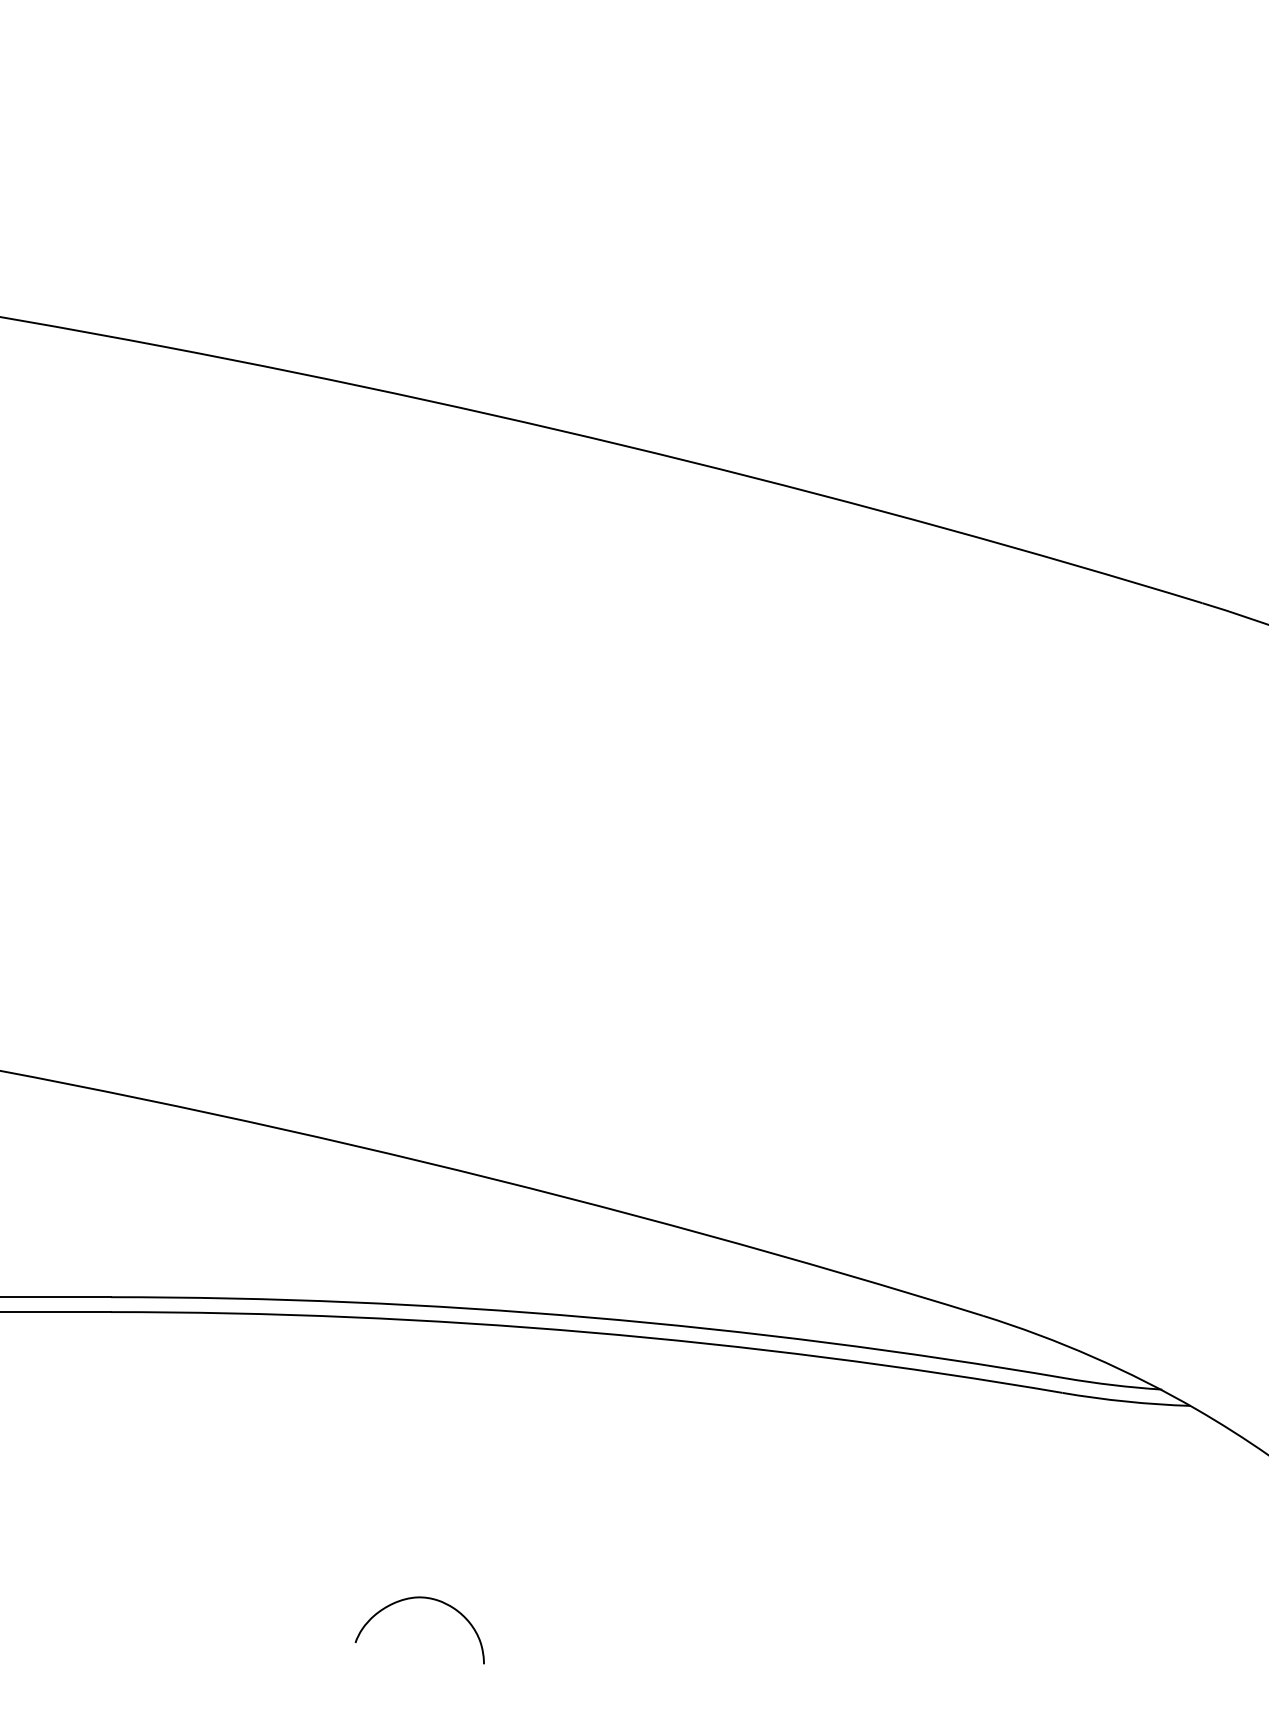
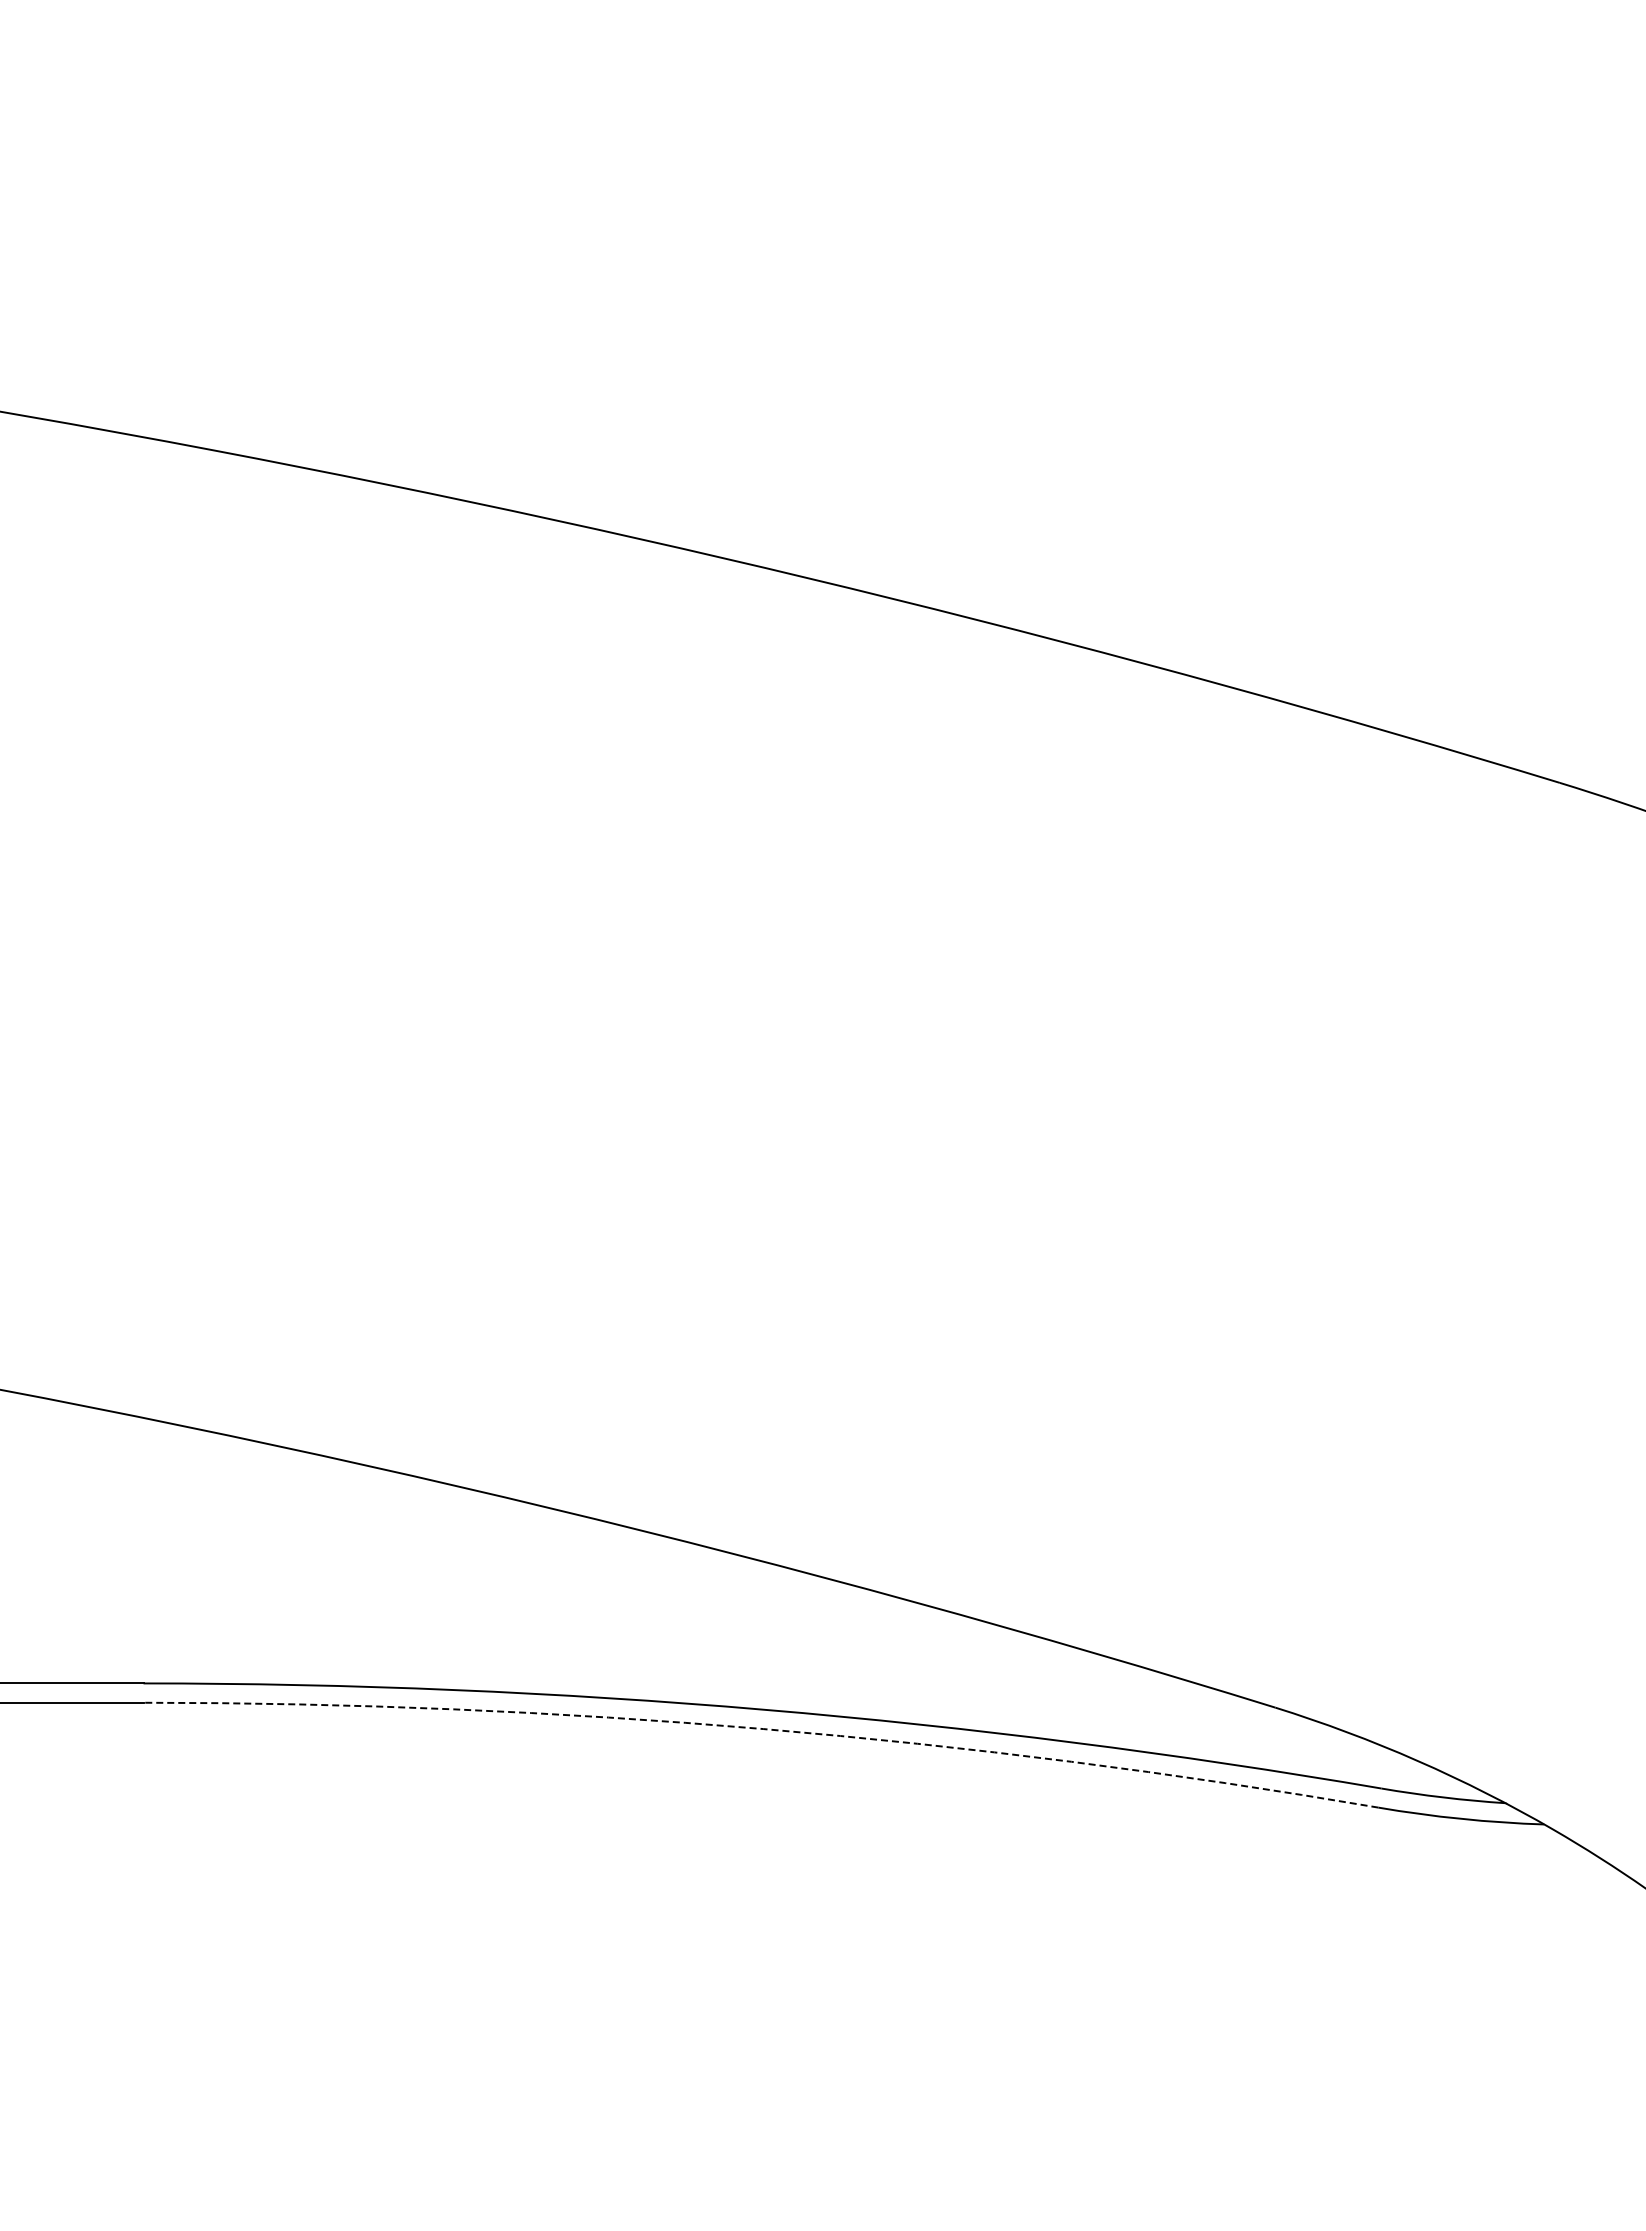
arc: (588, 1332) -> (763, 1729), solid -> dashed
curve: (423, 1598) -> (549, 2074), removed

